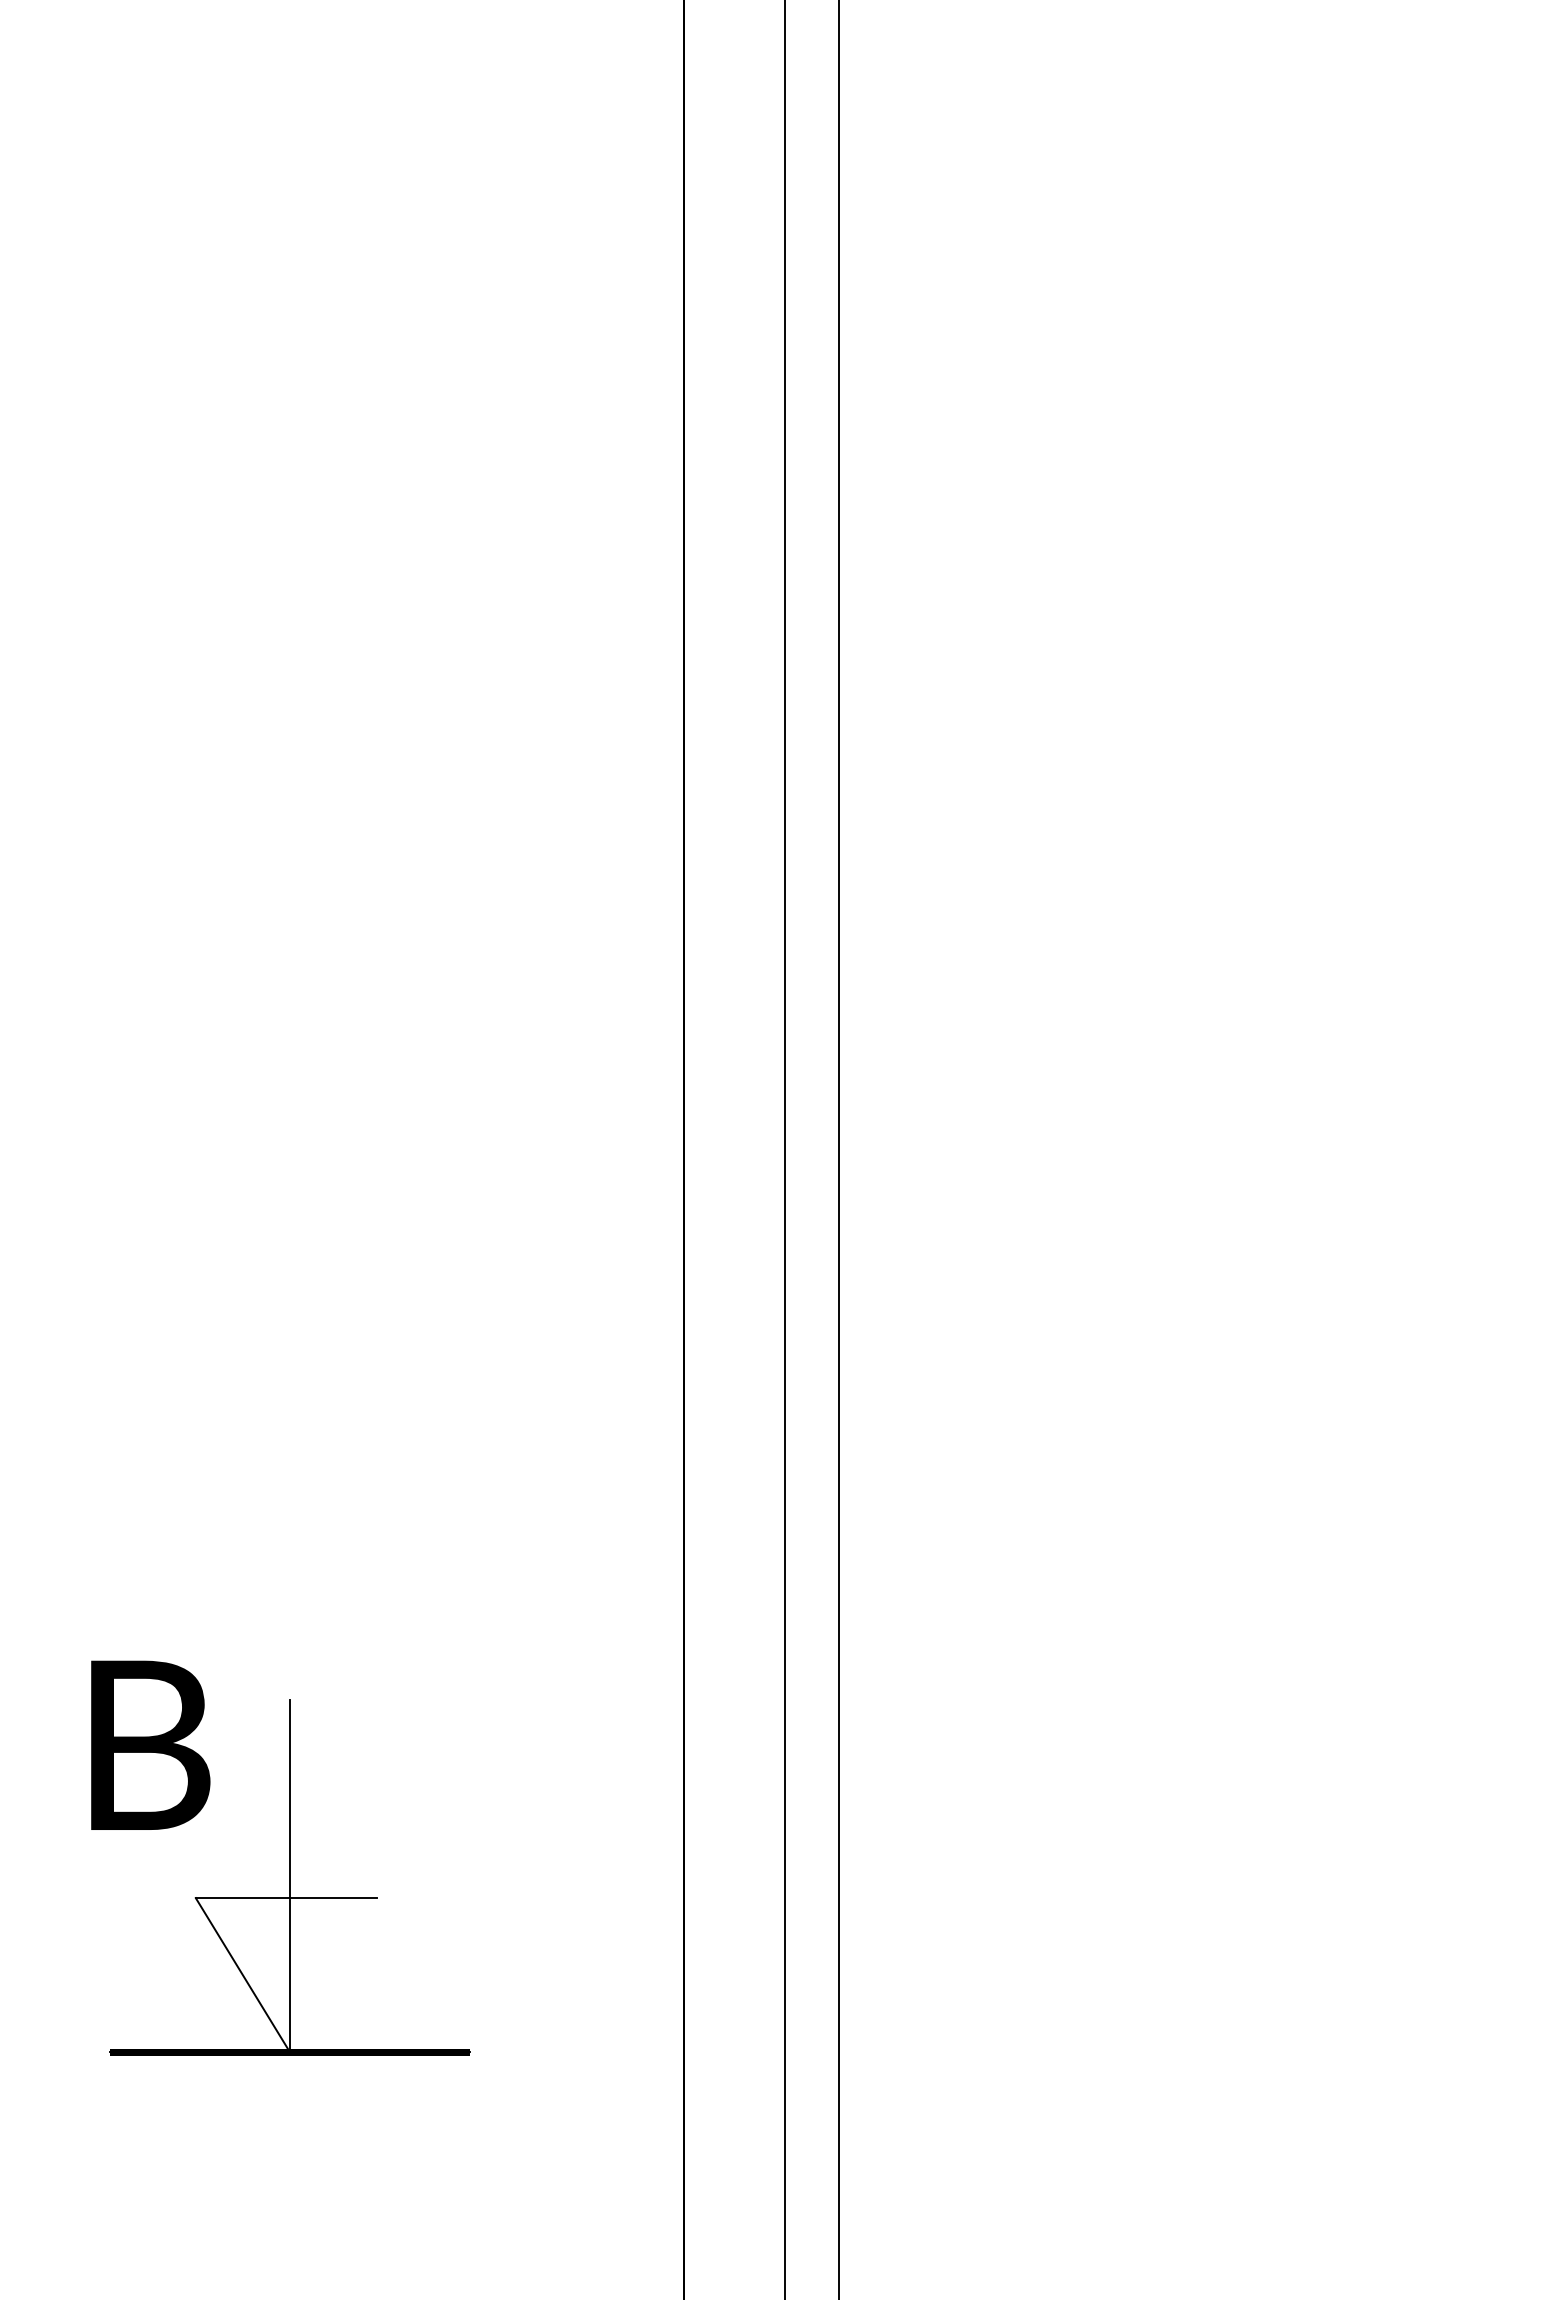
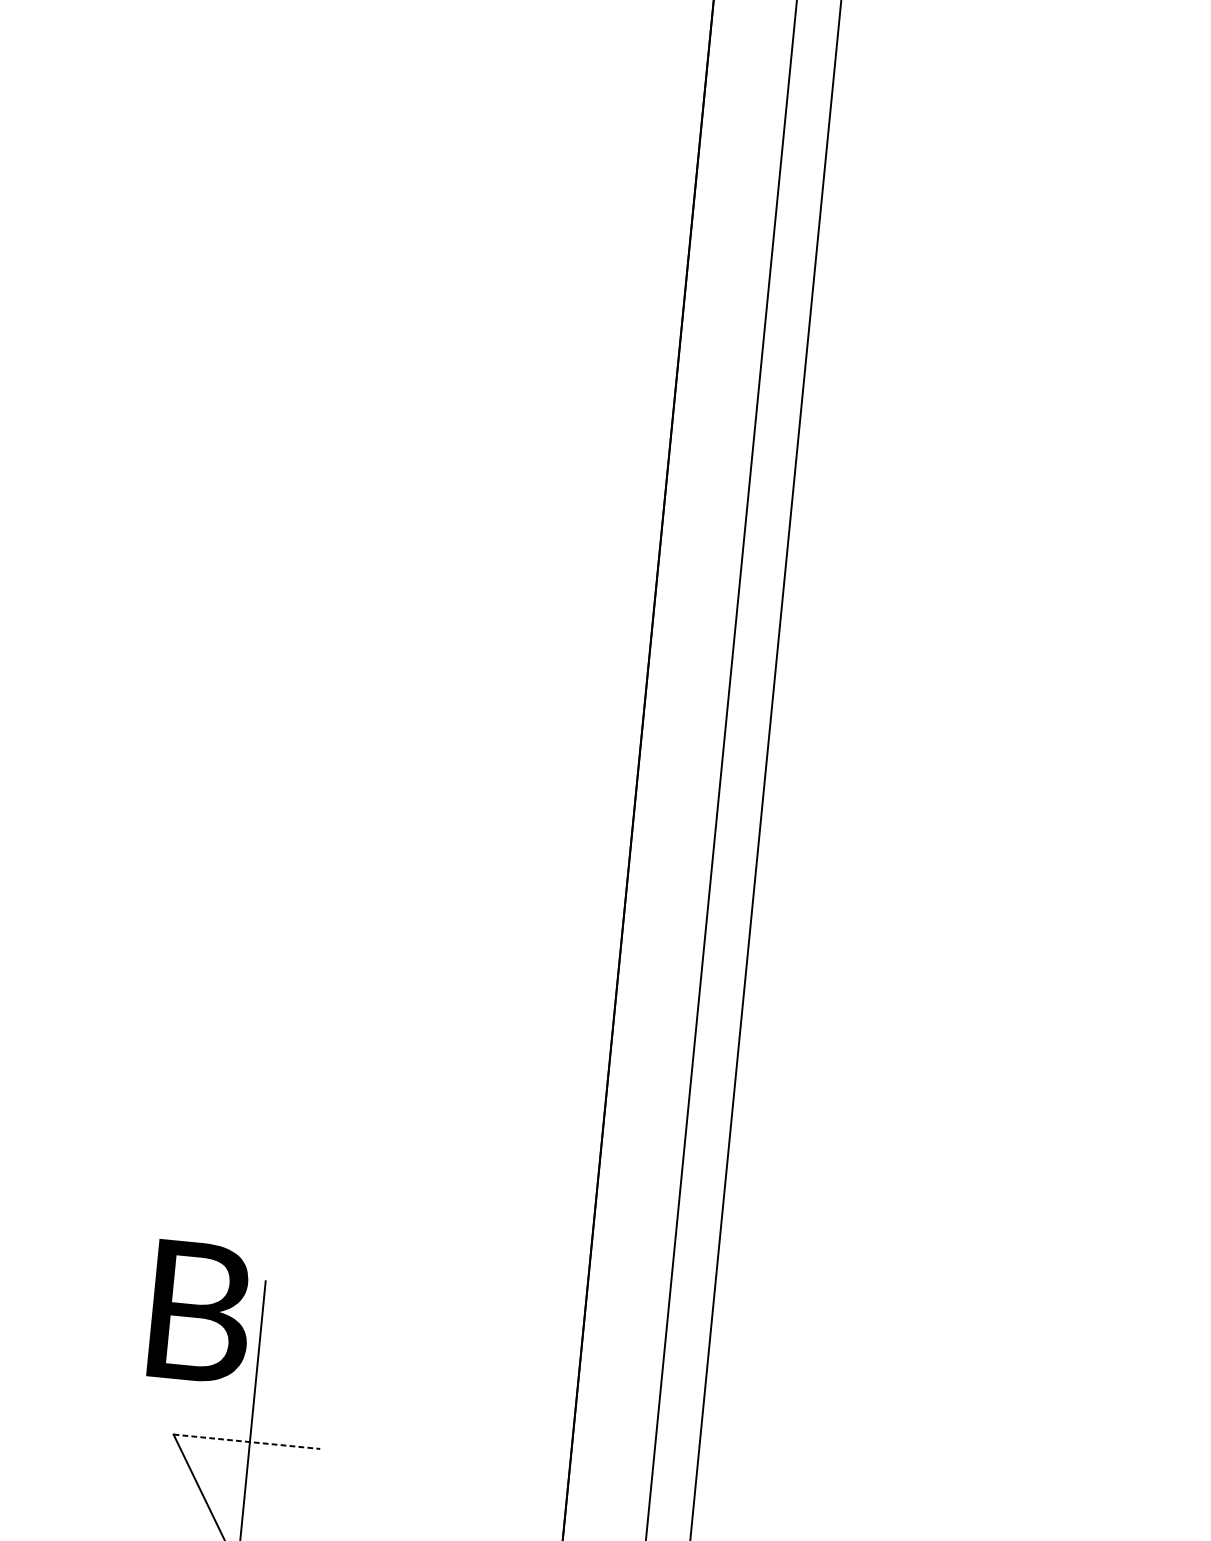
text: (150, 1744) -> (200, 1311), moved
line: (286, 1898) -> (247, 1442), solid -> dashed

